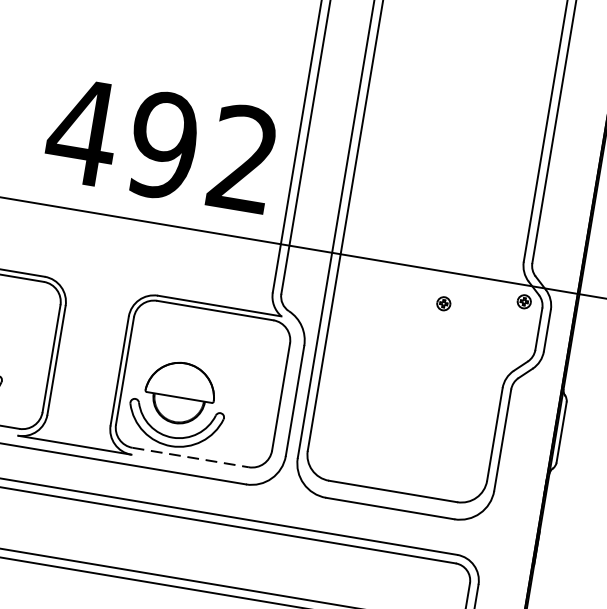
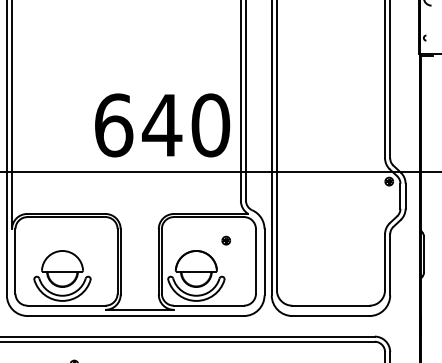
text: (162, 145) -> (161, 125), 492 -> 640
part: (442, 303) -> (225, 240), moved
line: (191, 457) -> (209, 305), dashed -> solid

